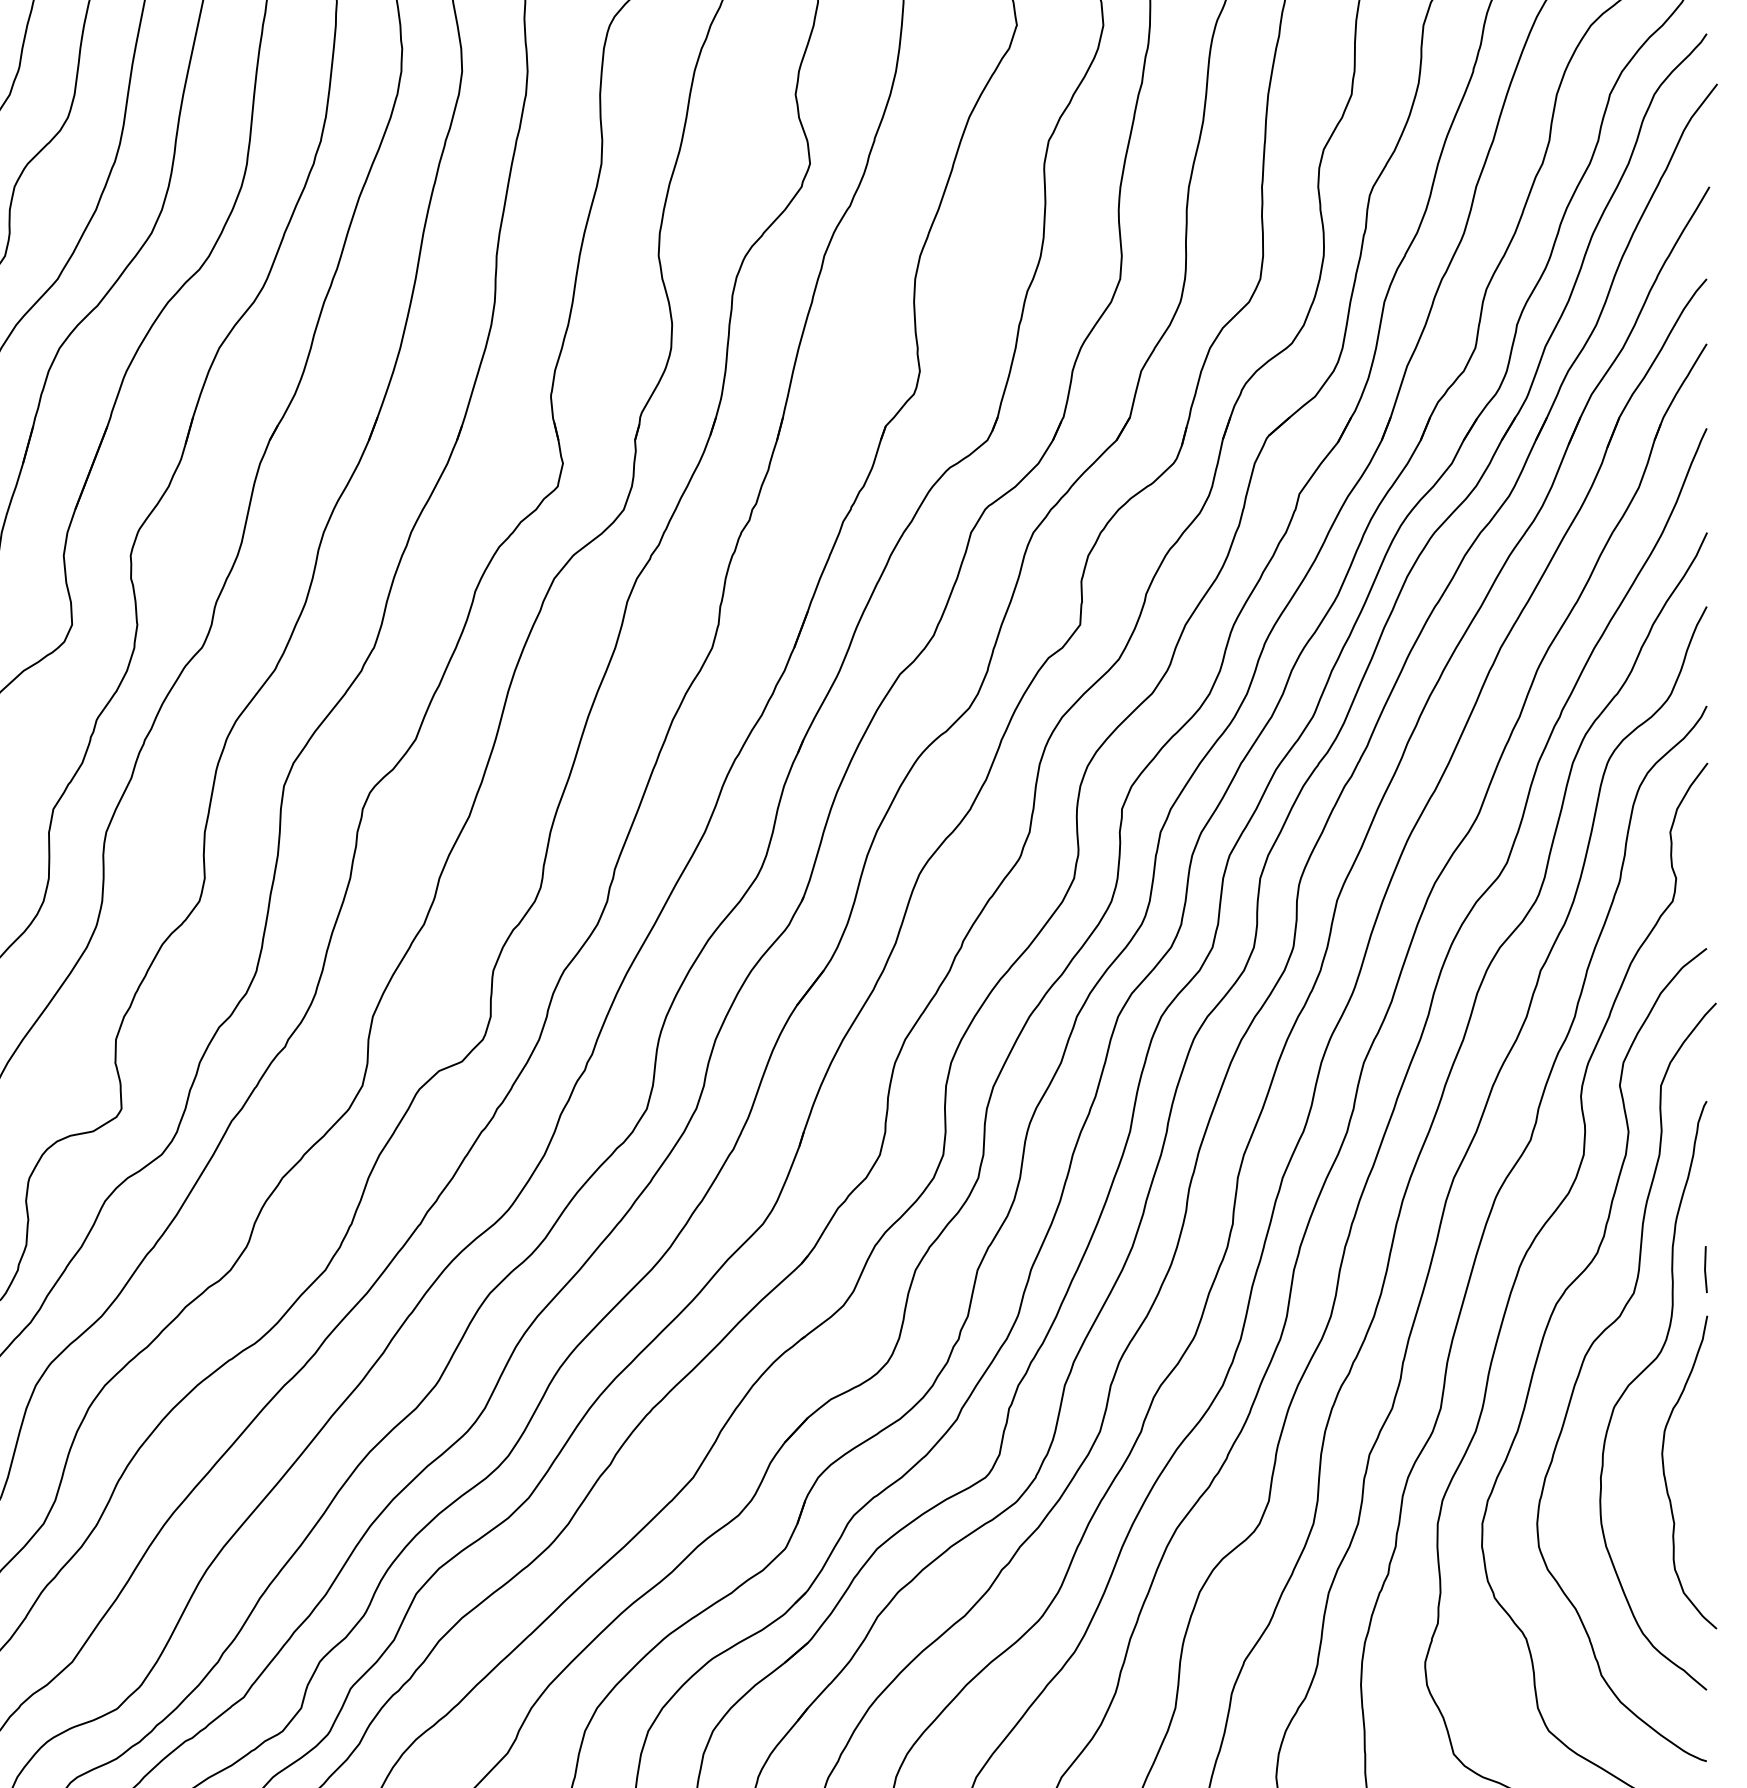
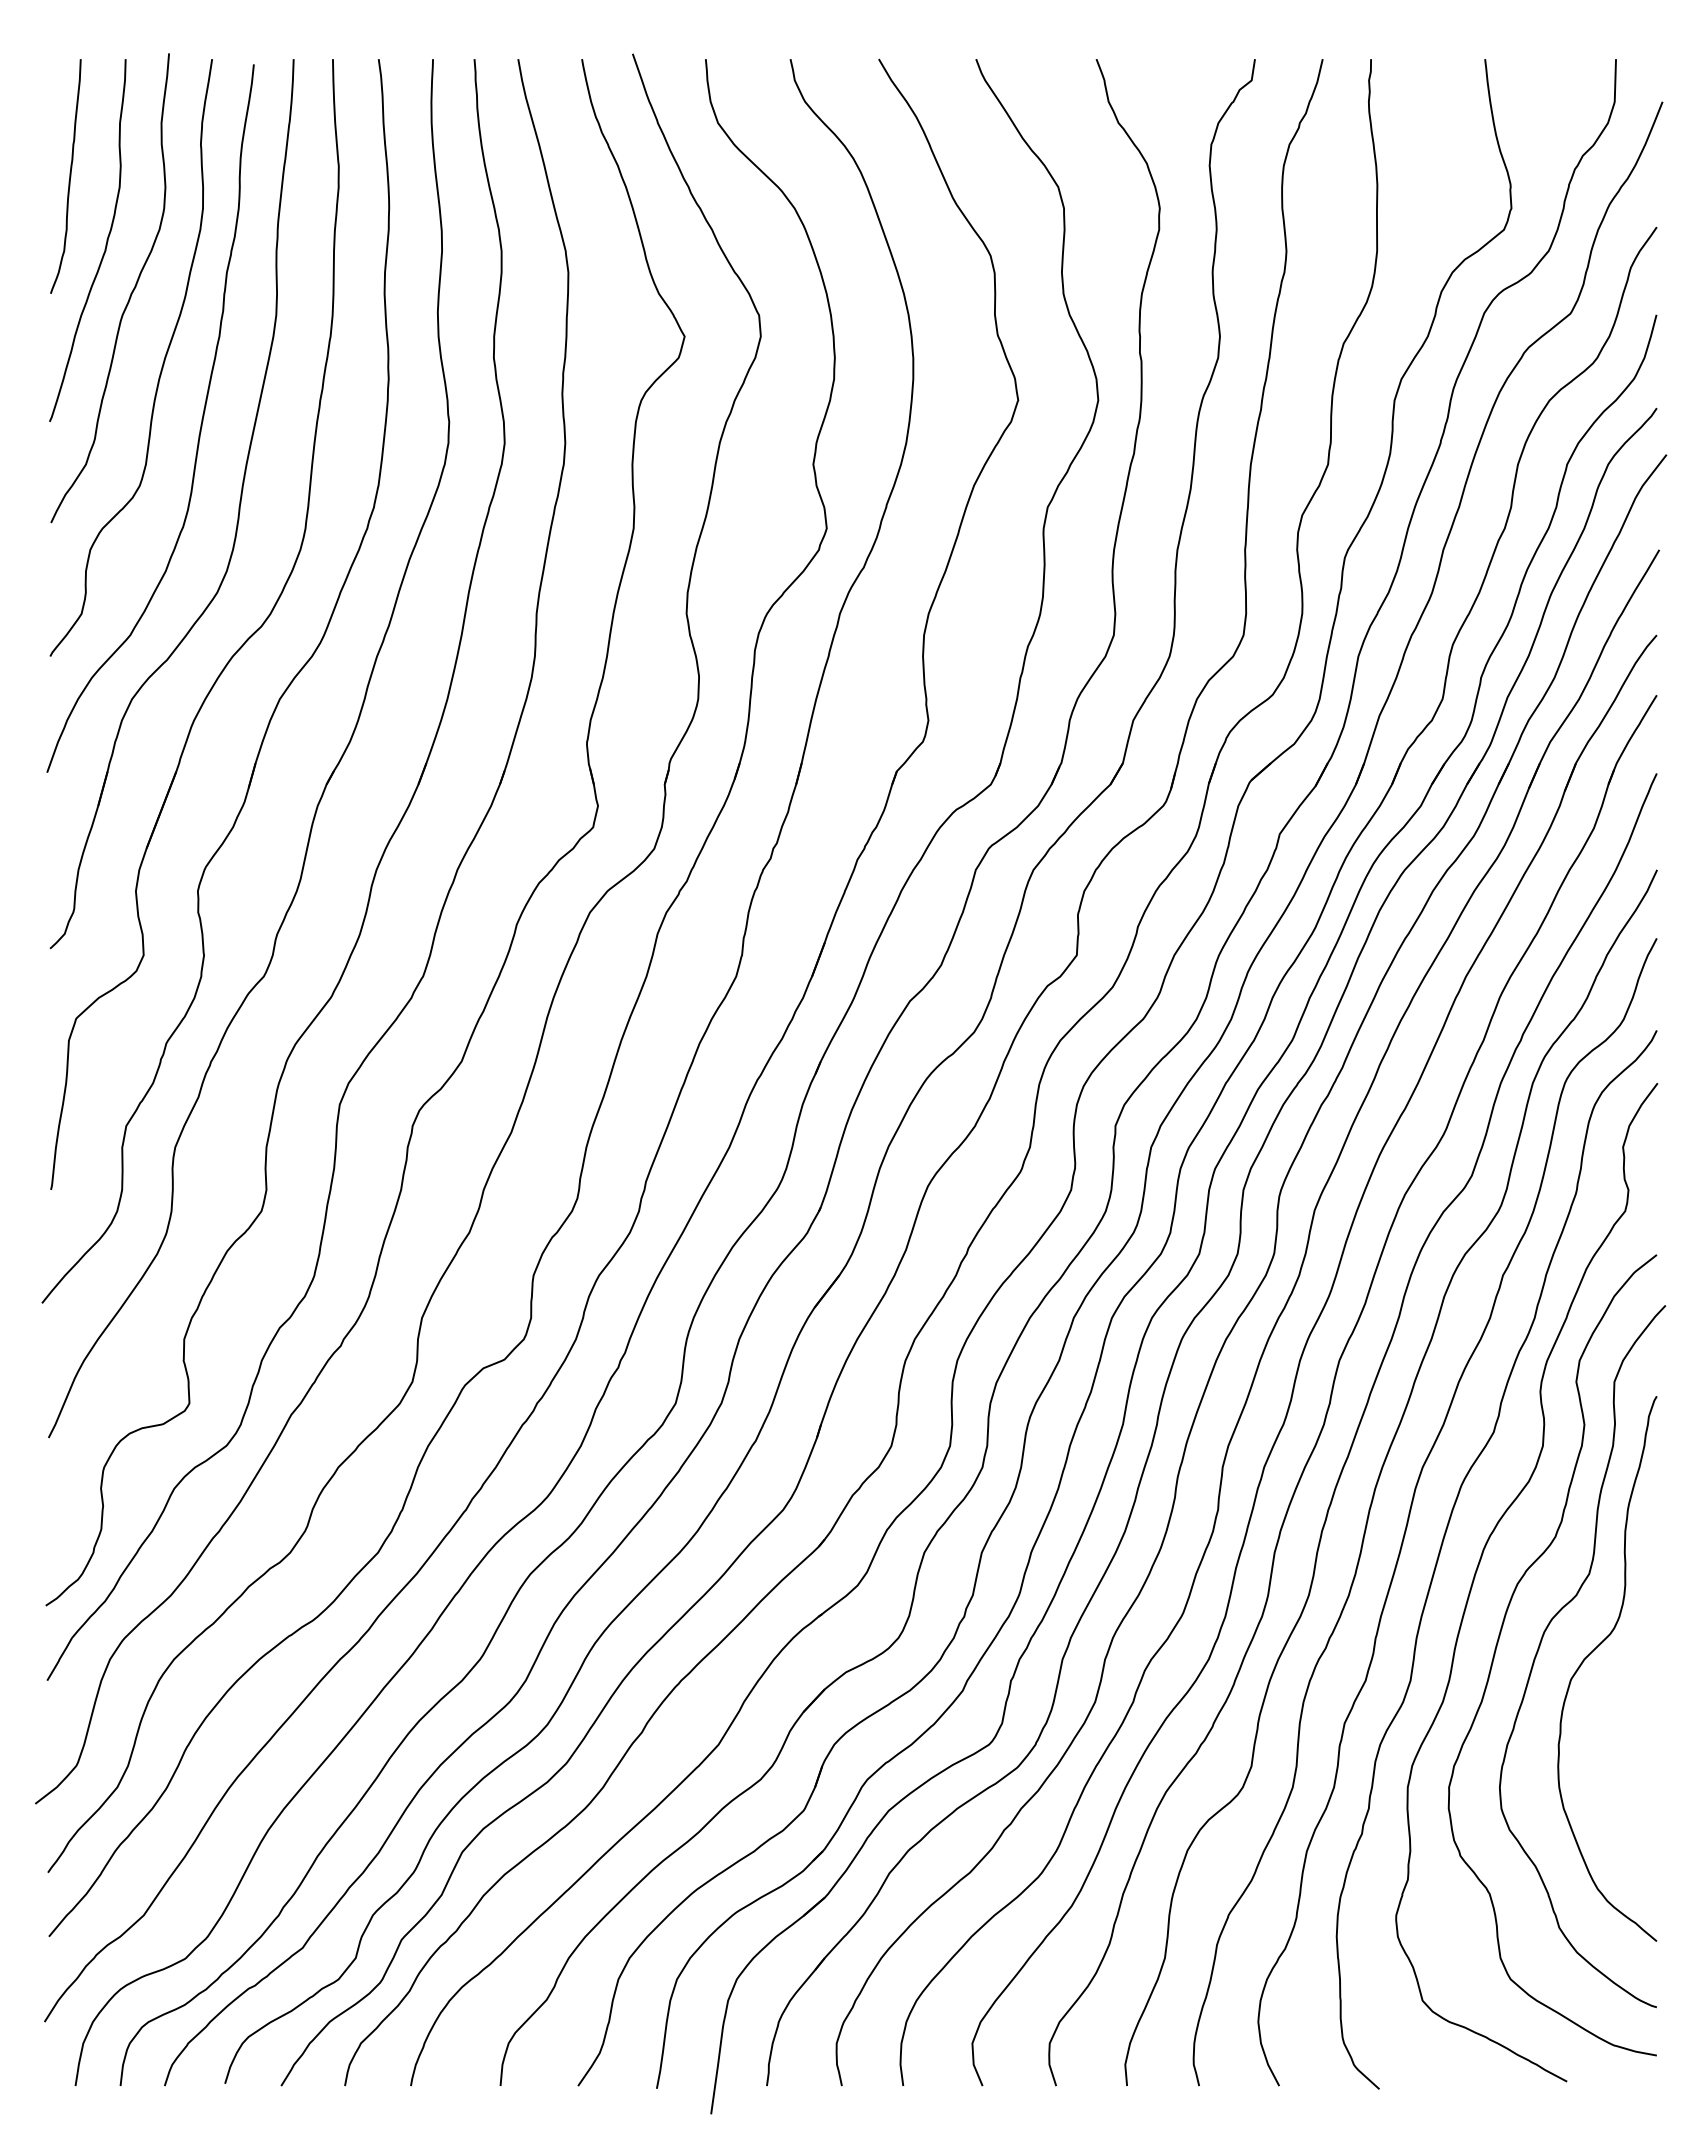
line: (1705, 1268) -> (1655, 1551), removed
curve: (1665, 1474) -> (1618, 1741), removed

